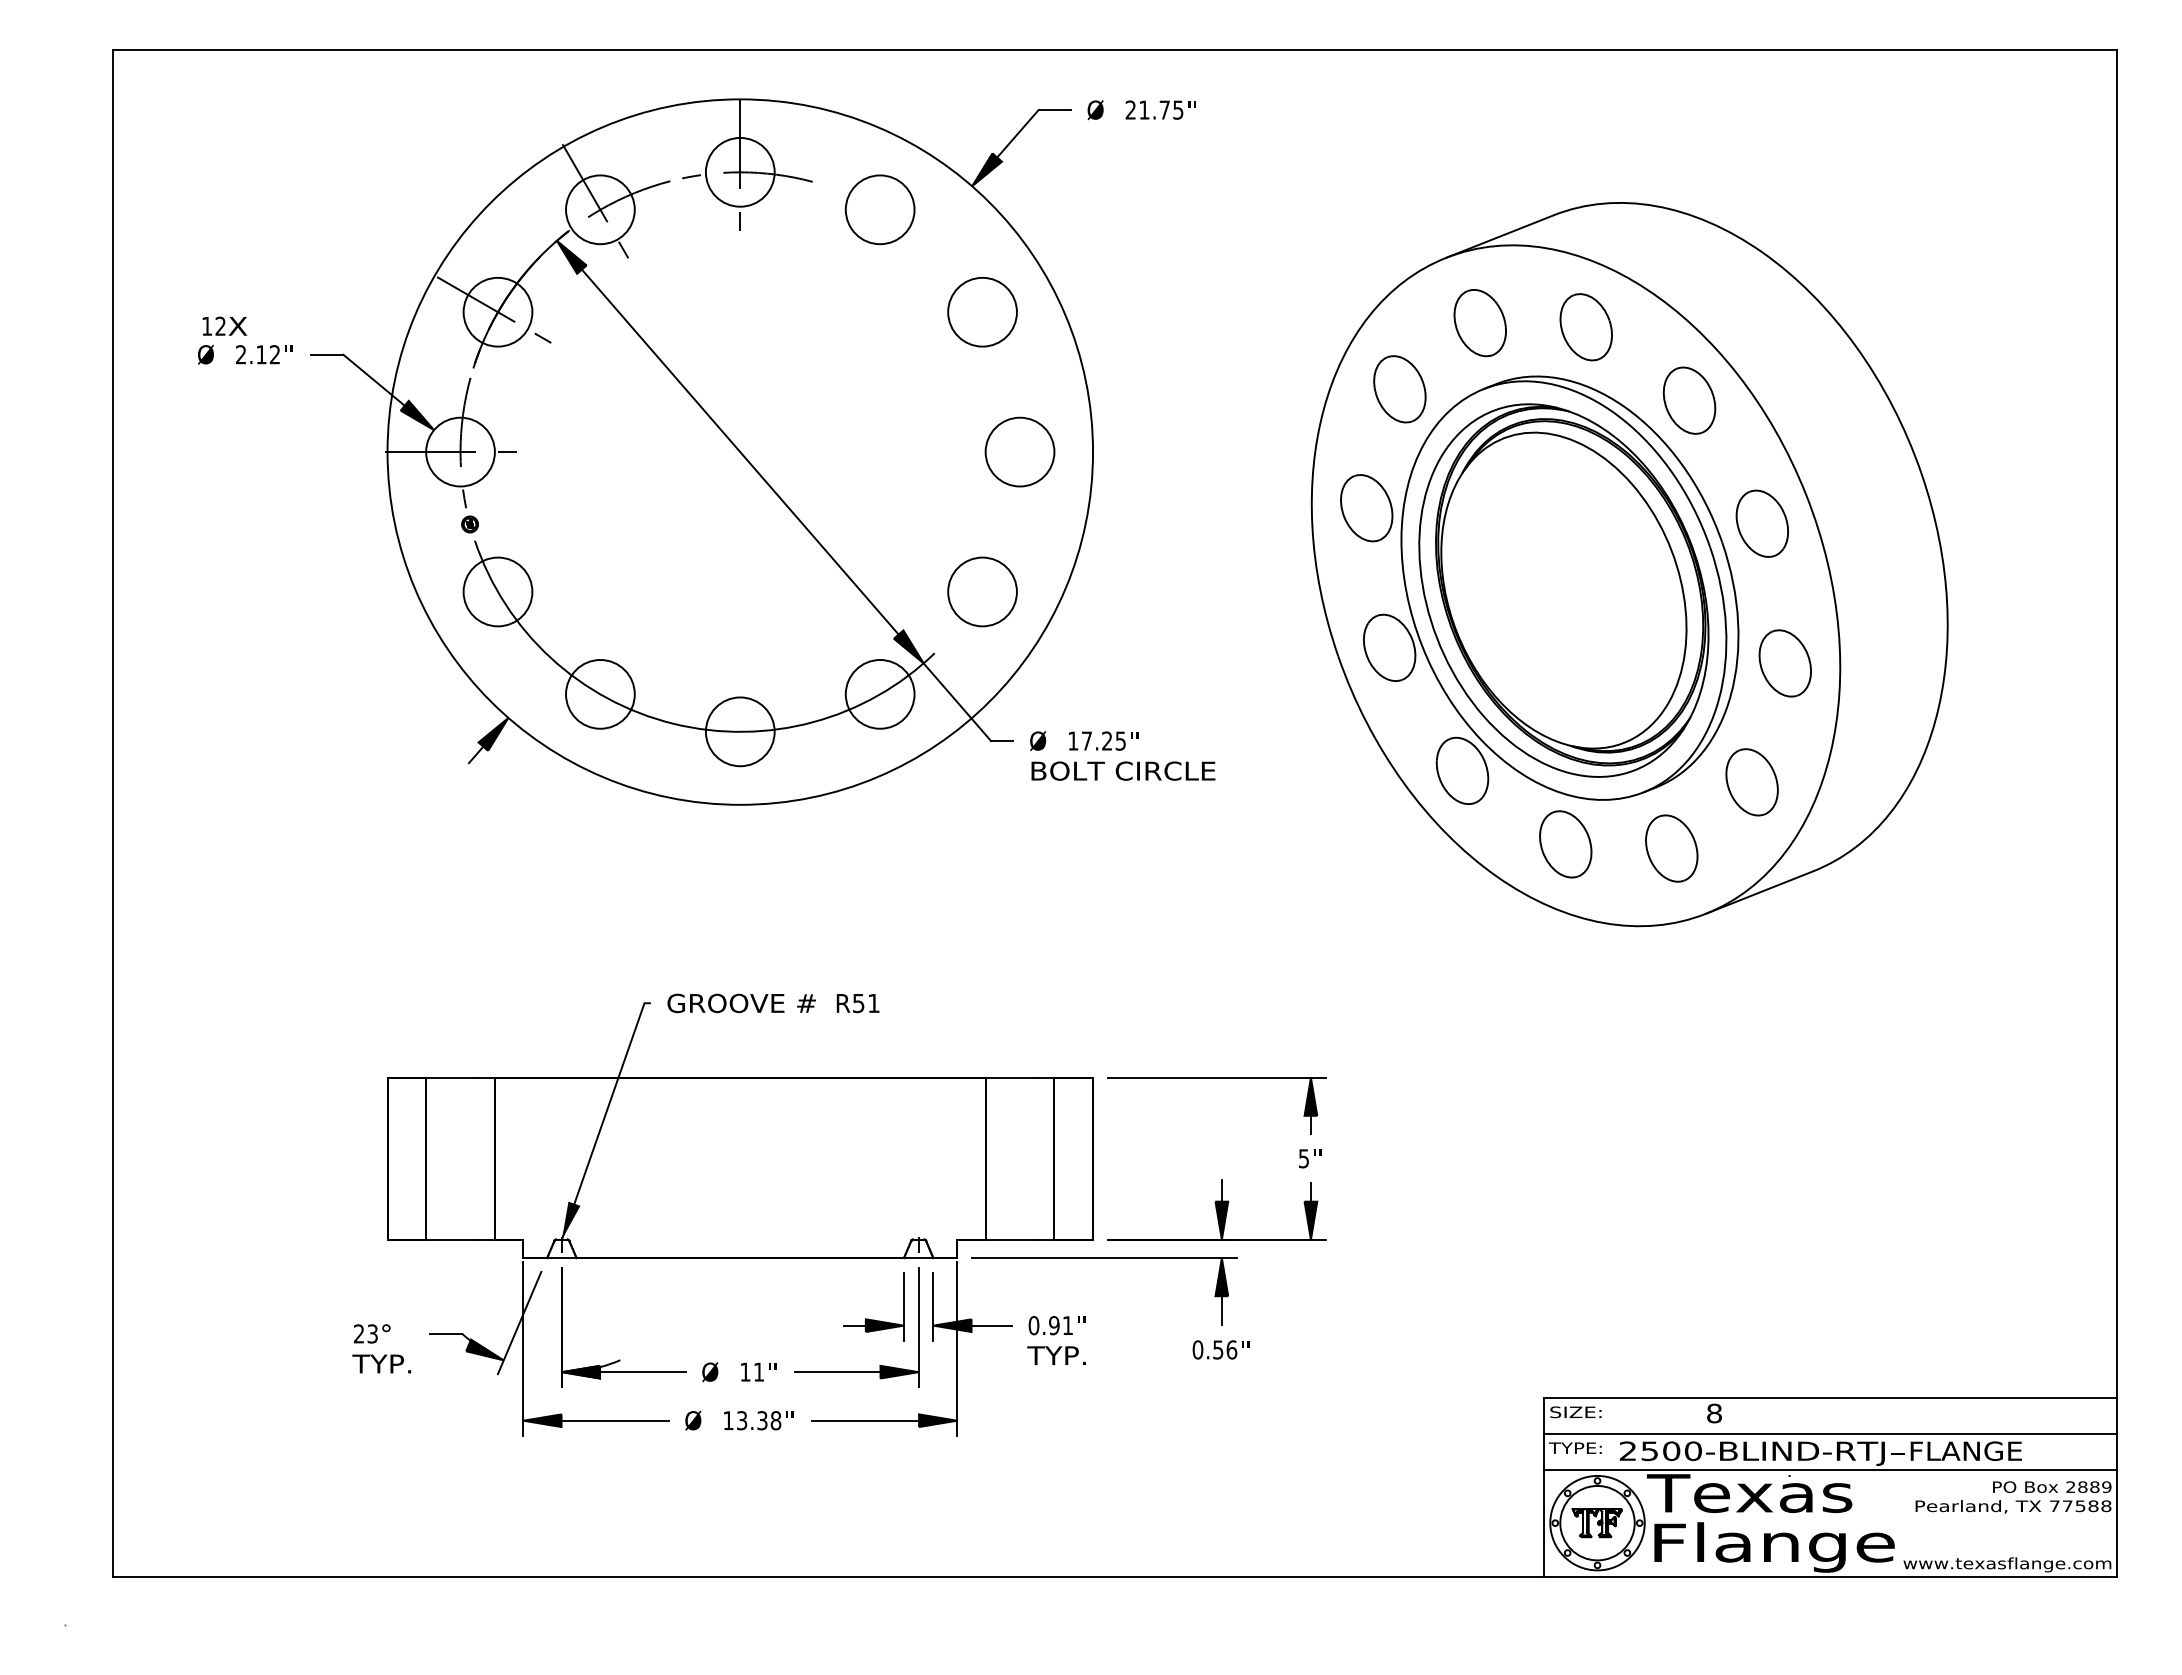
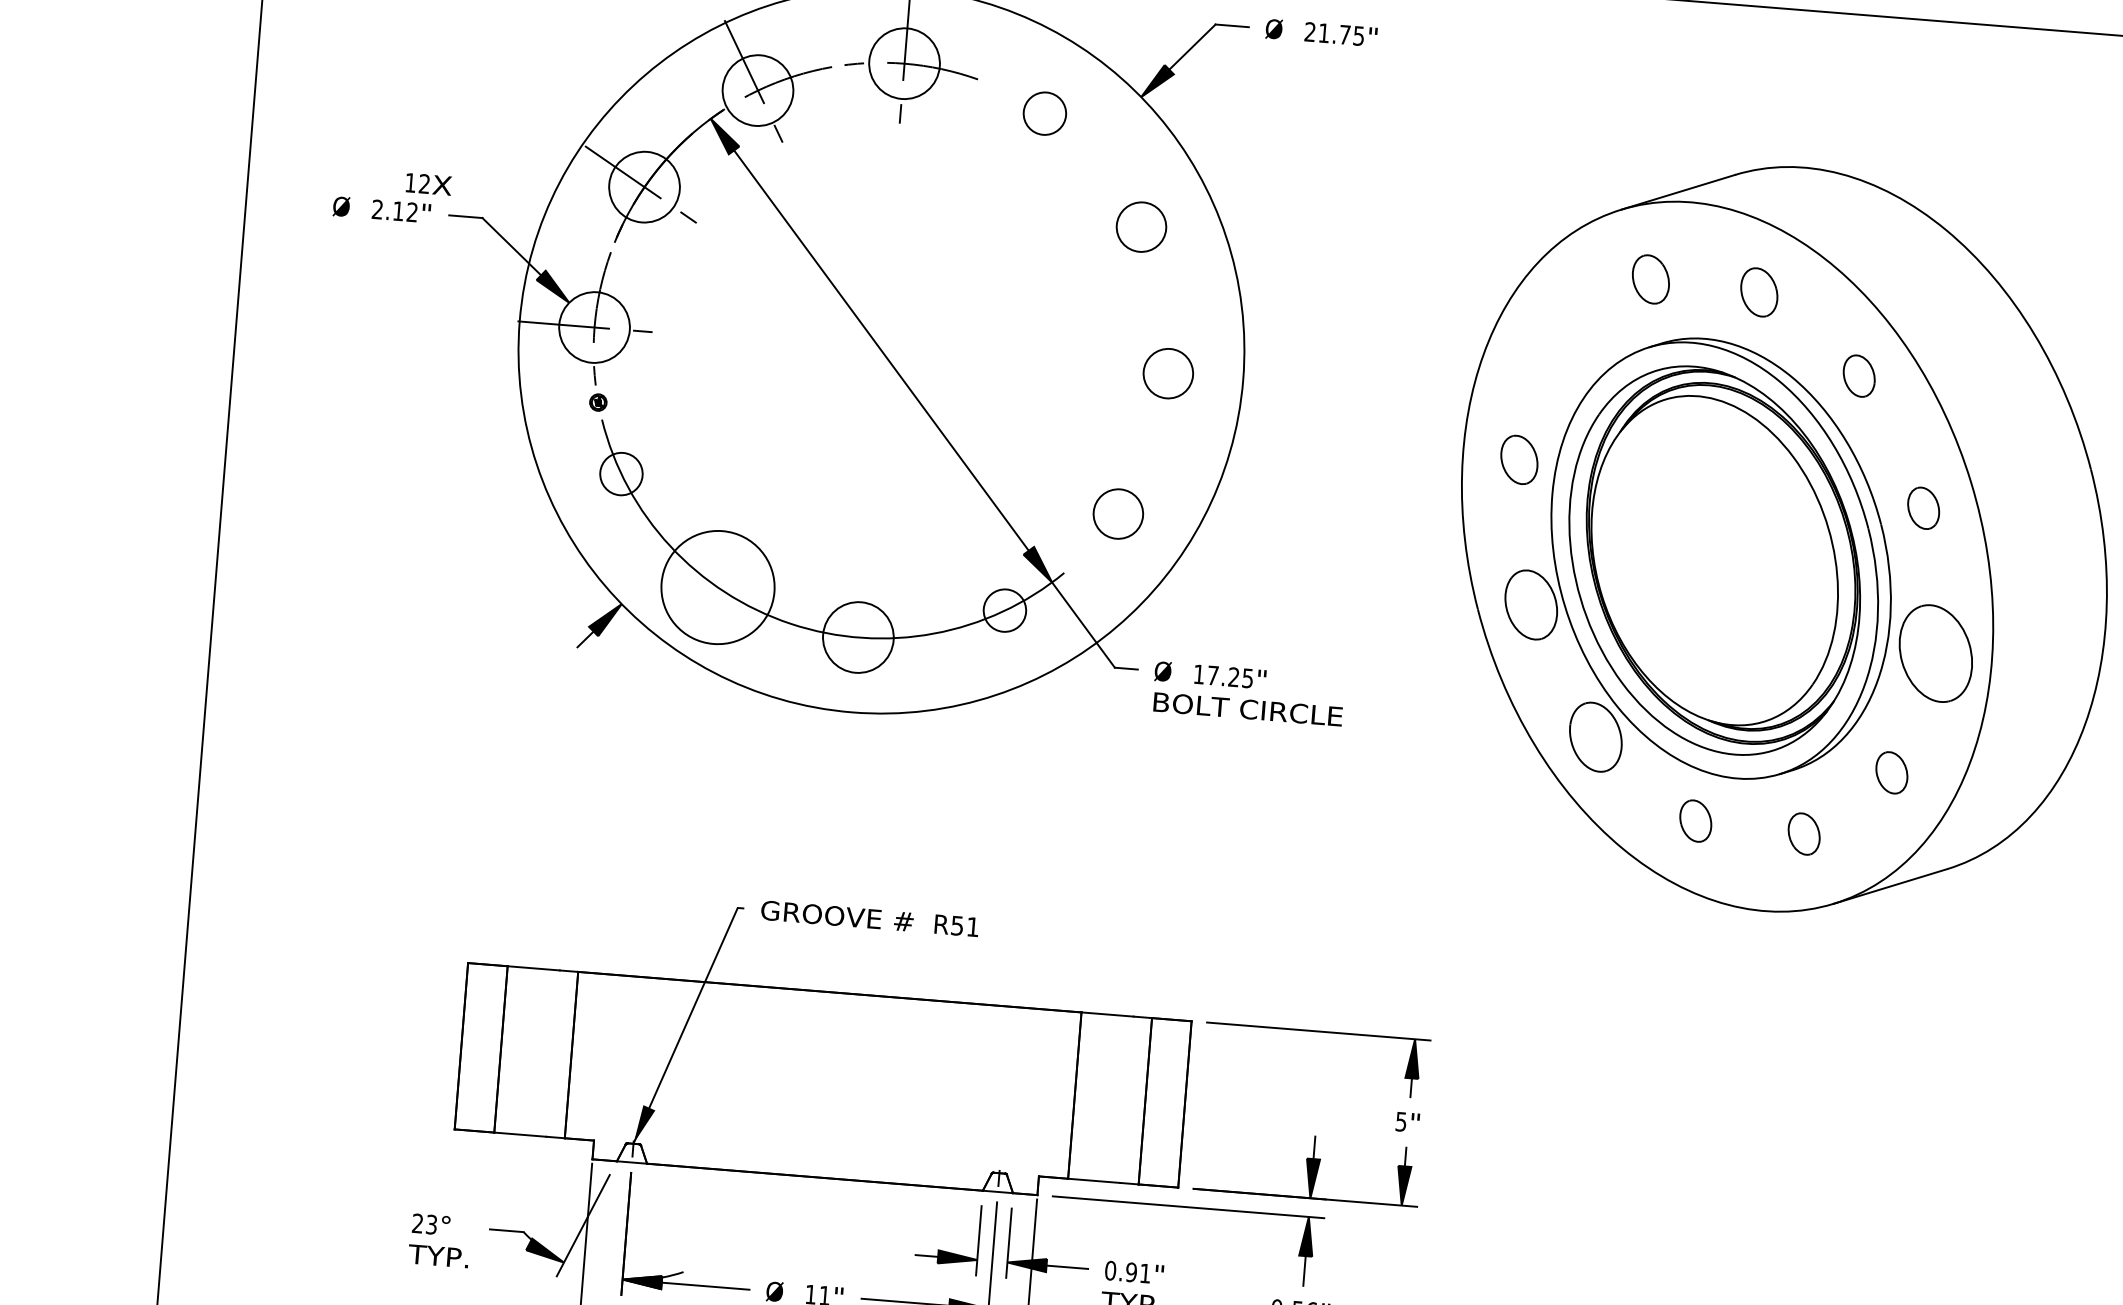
circle: (879, 209) -> (1044, 113), size x0.6
circle: (982, 311) -> (1141, 226), size x0.7
part: (1479, 323) -> (1650, 279), size x0.7
text: (224, 325) -> (428, 183), moved
part: (1585, 327) -> (1758, 292), size x0.7
part: (1399, 389) -> (1562, 340), removed
part: (1689, 400) -> (1859, 376), size x0.6
circle: (1019, 451) -> (1167, 373), size x0.7
part: (1366, 508) -> (1519, 460), size x0.7
part: (1761, 523) -> (1922, 508), size x0.6
circle: (497, 591) -> (620, 473), size x0.6
circle: (982, 591) -> (1118, 513), size x0.7
part: (1784, 663) -> (1934, 653), size x1.4
circle: (600, 694) -> (718, 587), size x1.6
circle: (879, 694) -> (1004, 610), size x0.6
part: (1751, 782) -> (1891, 772), size x0.6
part: (1565, 844) -> (1695, 821), size x0.6
part: (1671, 848) -> (1803, 834), size x0.6

